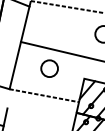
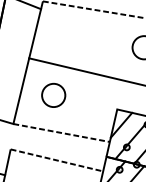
part: (49, 68) -> (53, 95), moved
line: (40, 115) -> (56, 160), added

